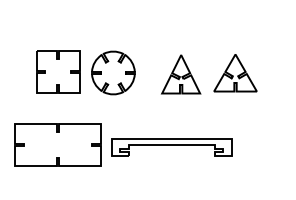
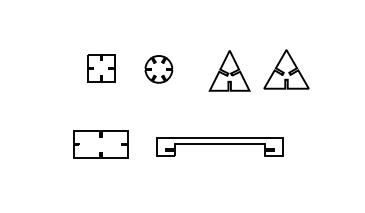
part: (58, 72) -> (101, 68), size x0.6
part: (113, 73) -> (158, 69), size x0.6
part: (57, 144) -> (100, 144), size x0.6

